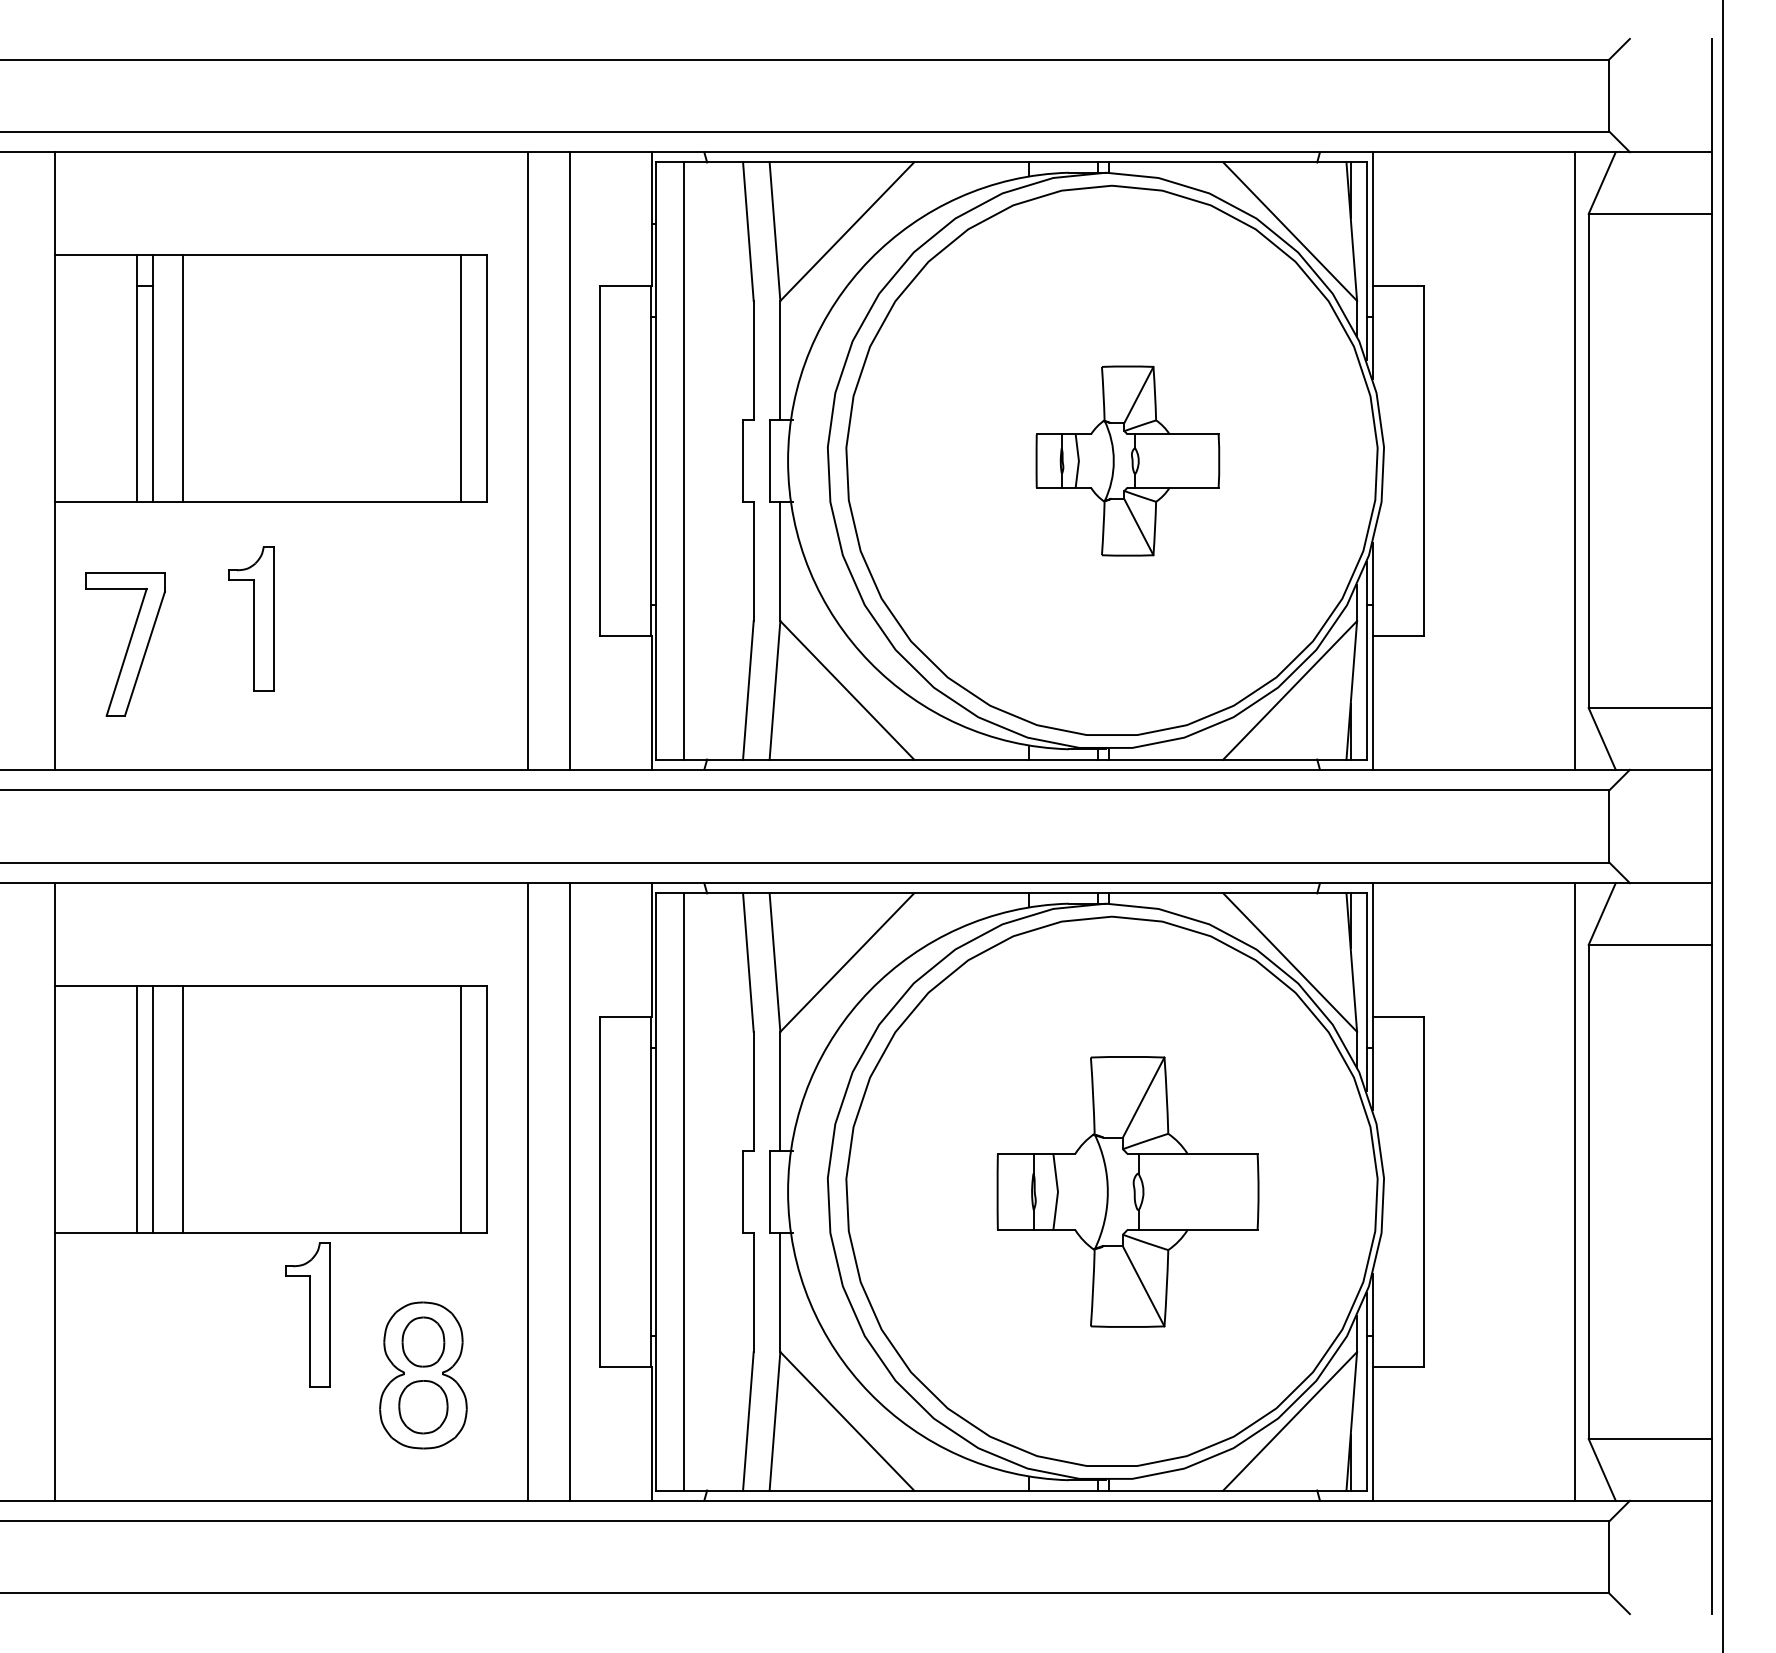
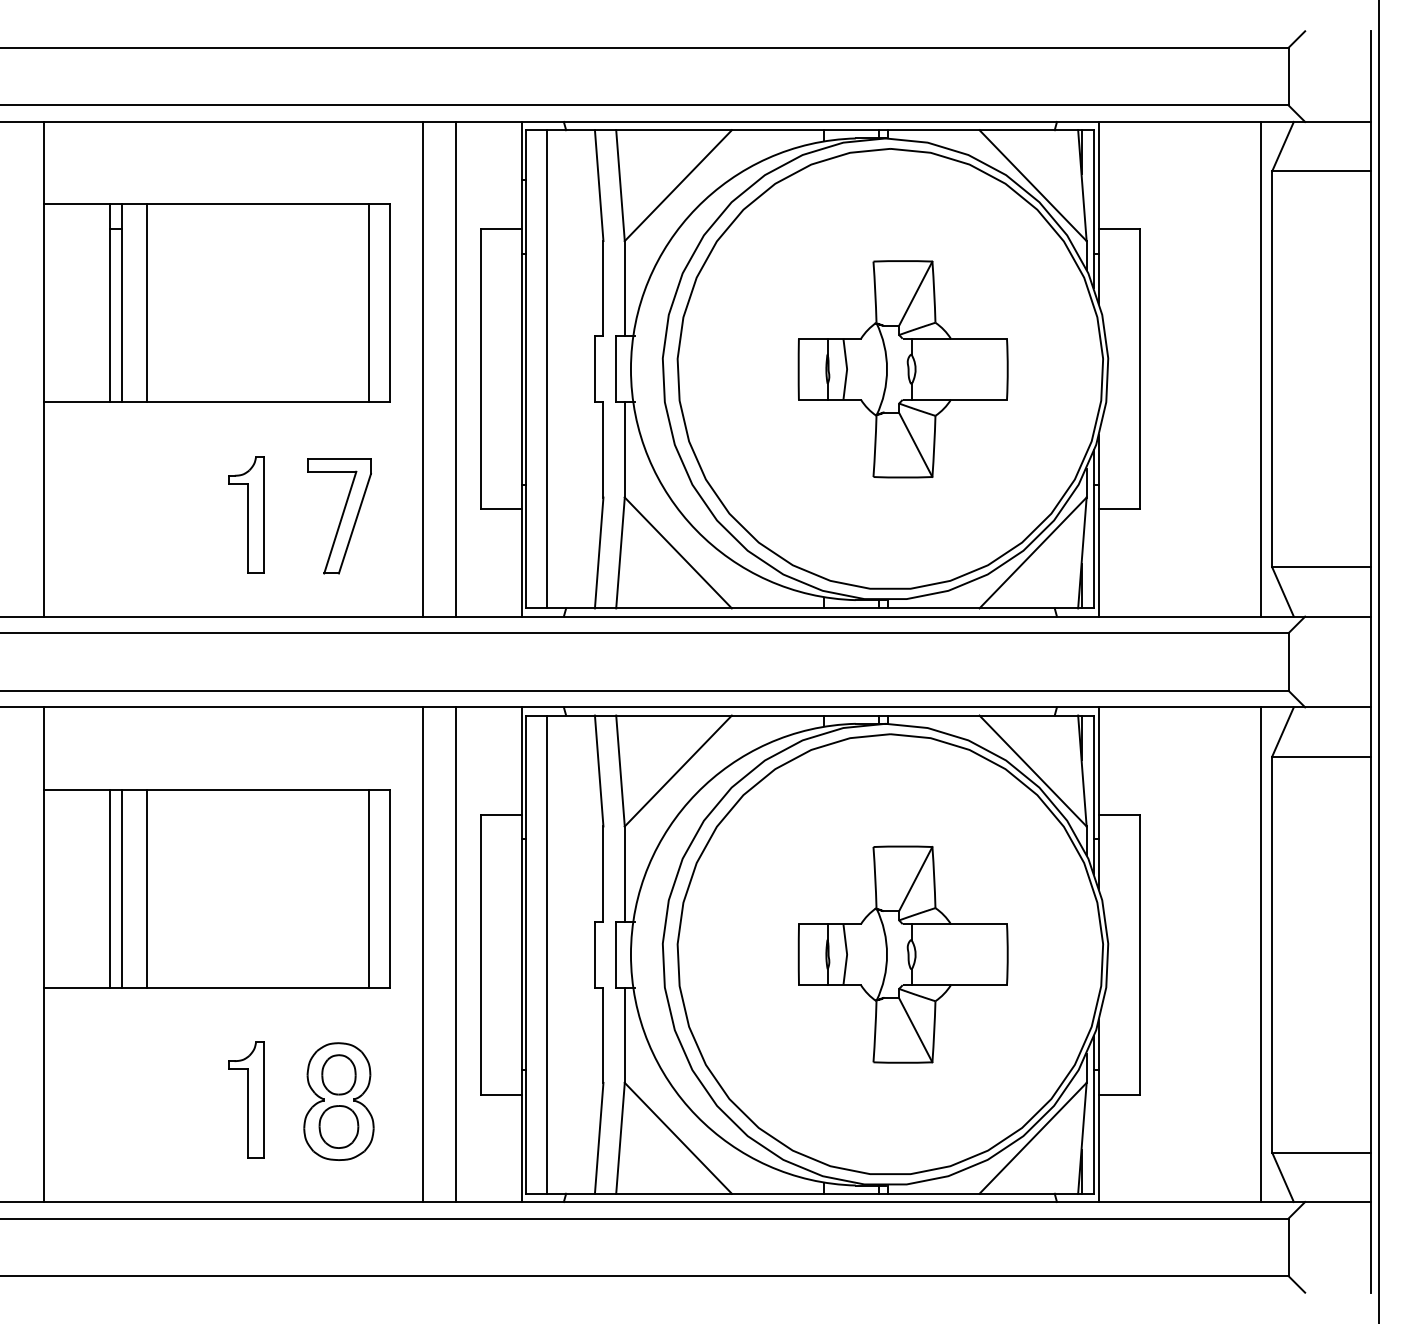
part: (1127, 461) -> (902, 369), size x1.43
part: (251, 618) -> (246, 514), moved
part: (125, 644) -> (339, 516), moved
part: (307, 1314) -> (246, 1099), moved

